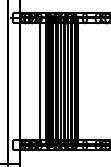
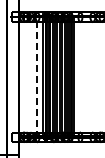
line: (39, 80) -> (37, 76), solid -> dashed

